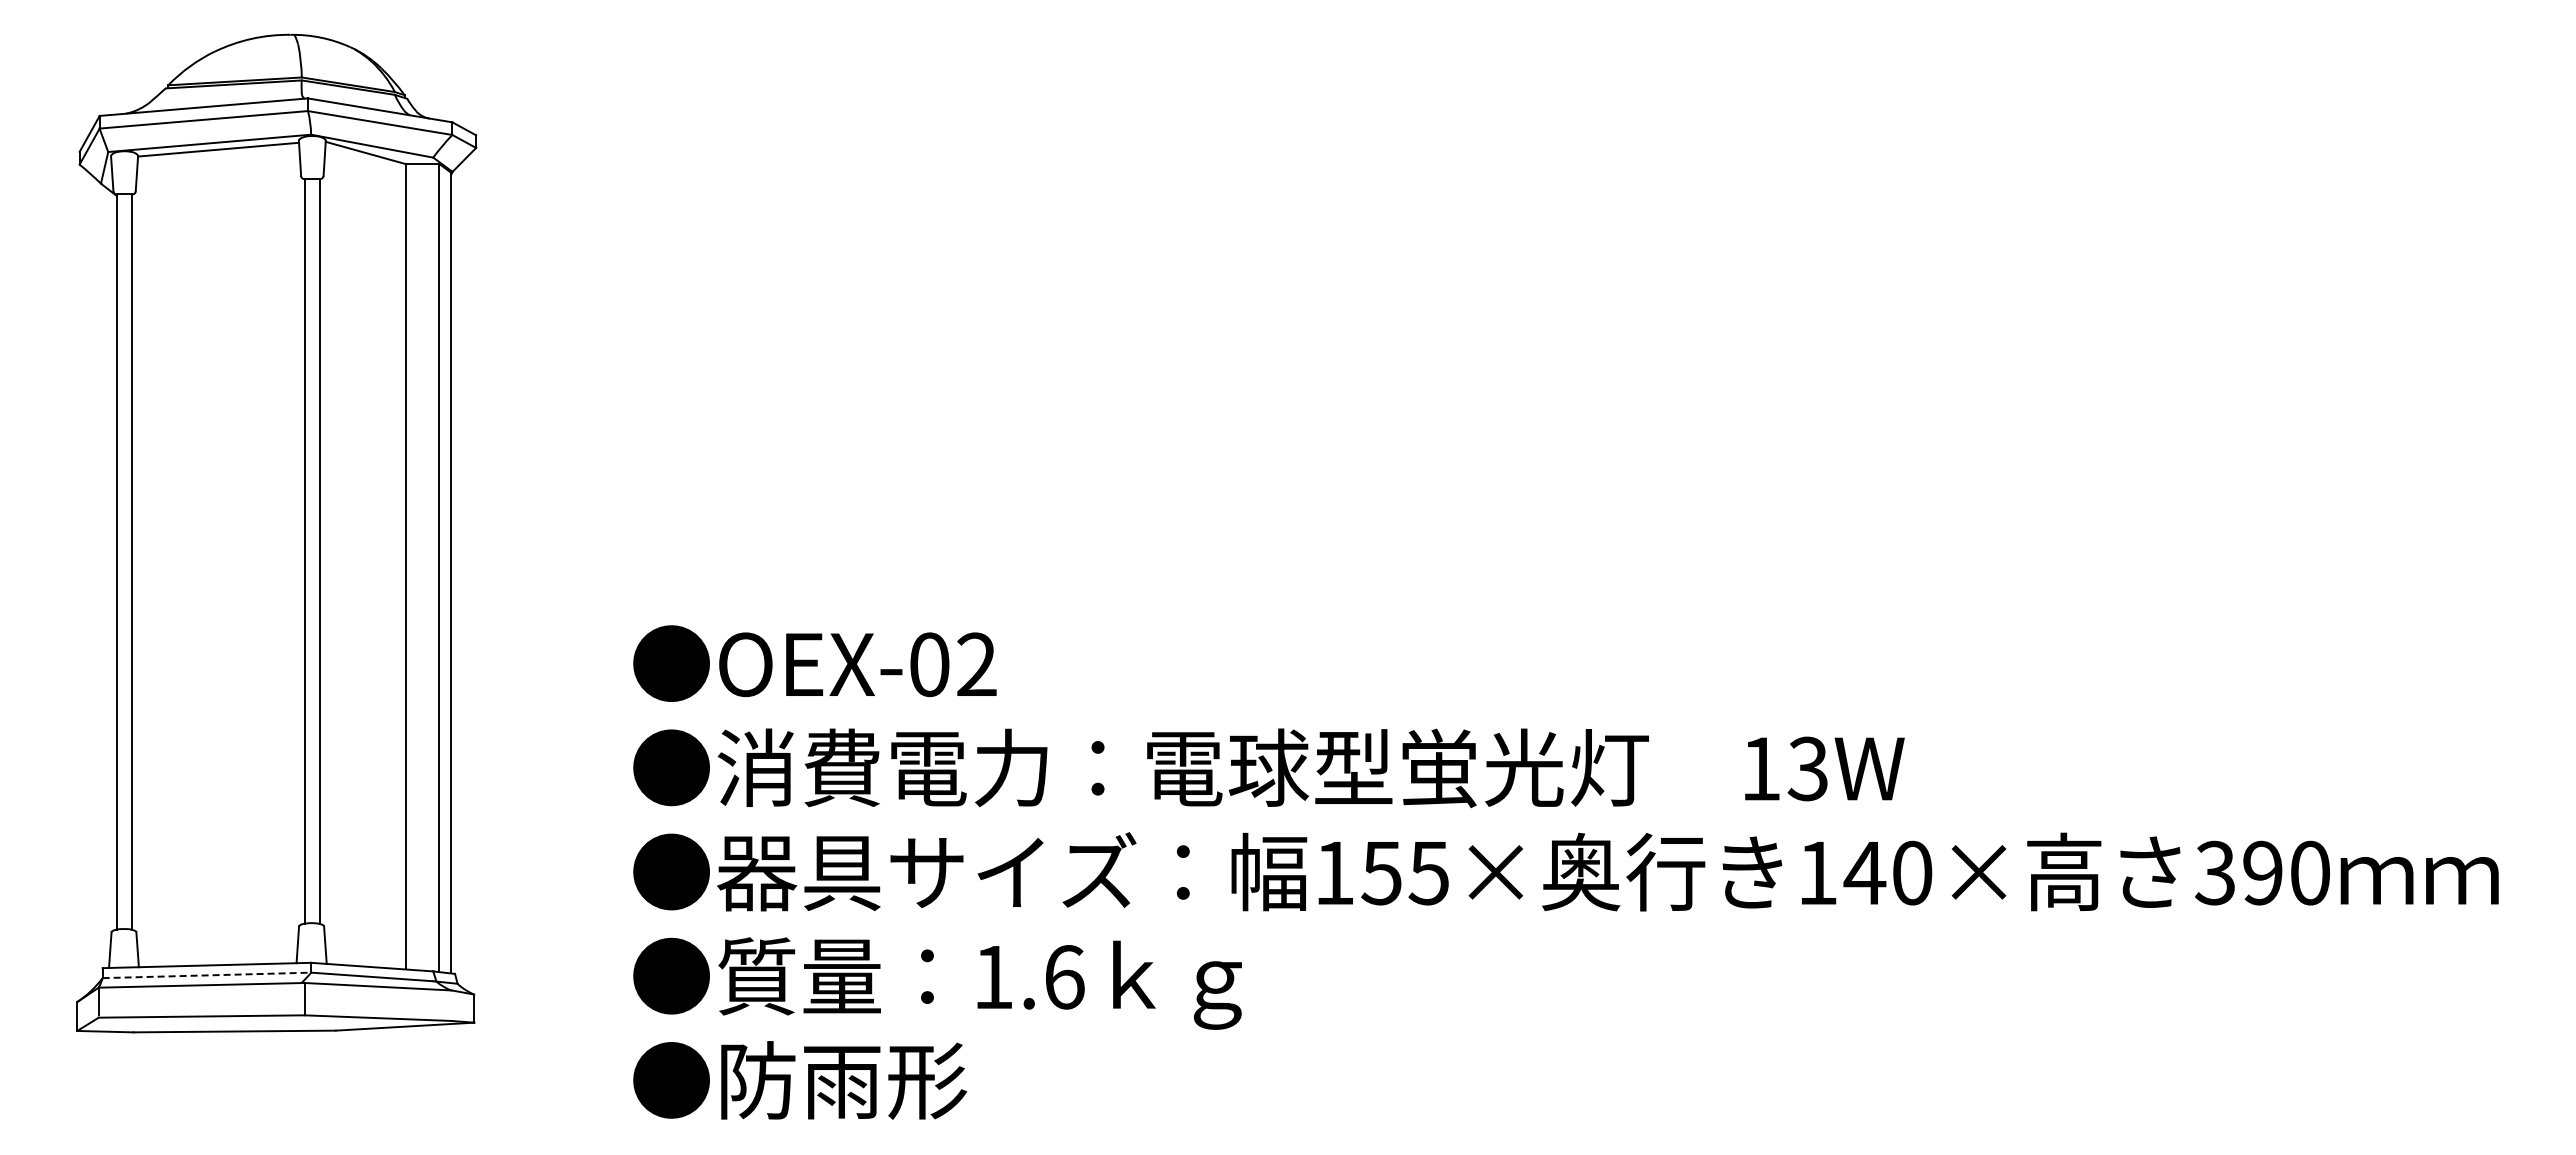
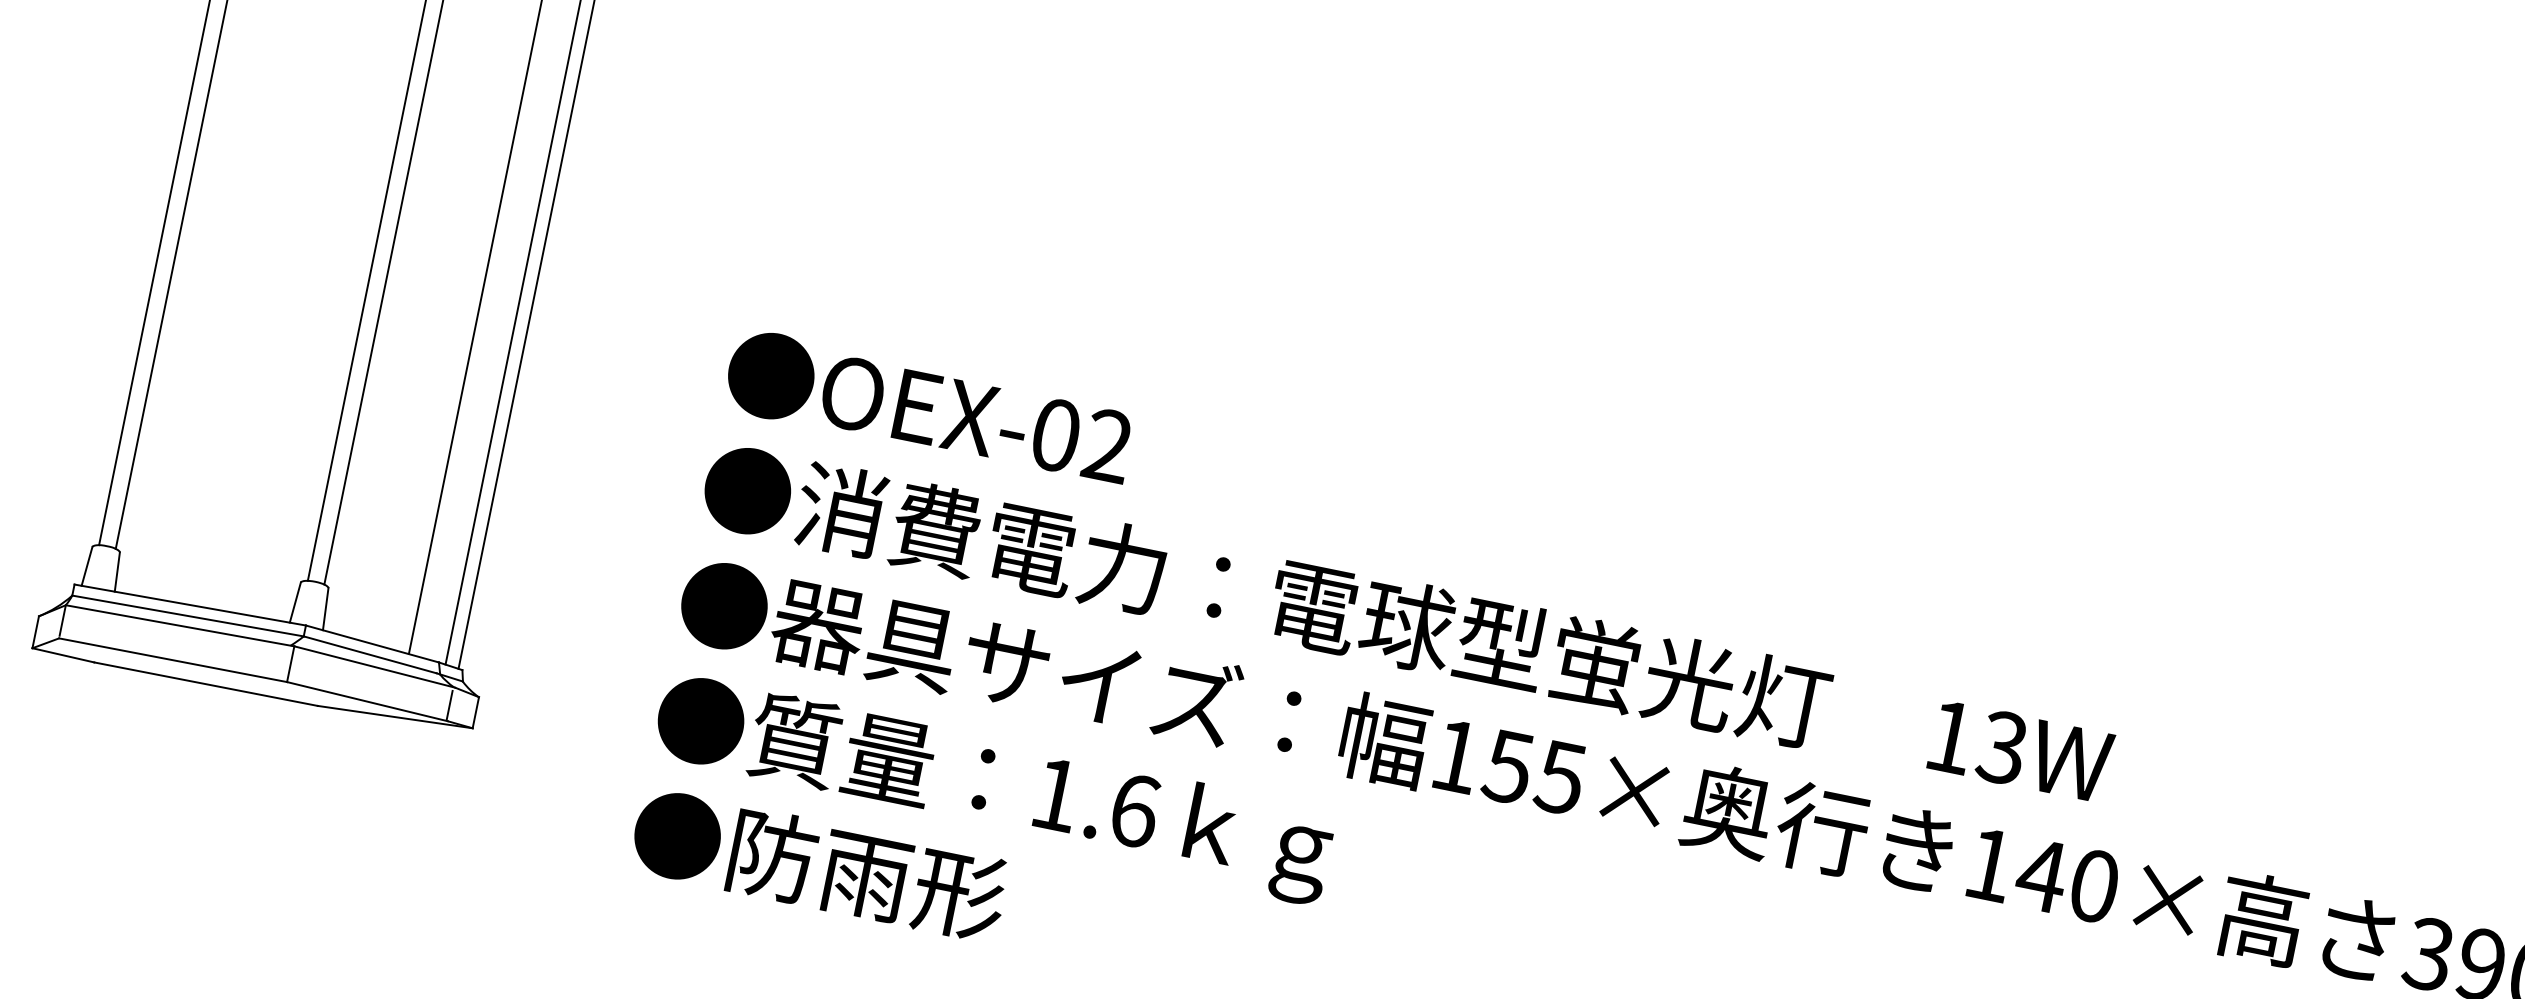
line: (207, 975) -> (188, 616), dashed -> solid
line: (450, 1006) -> (450, 705), added

